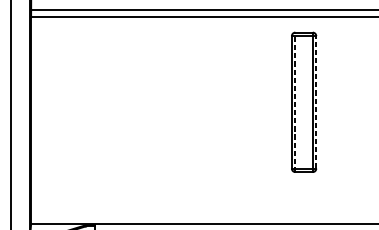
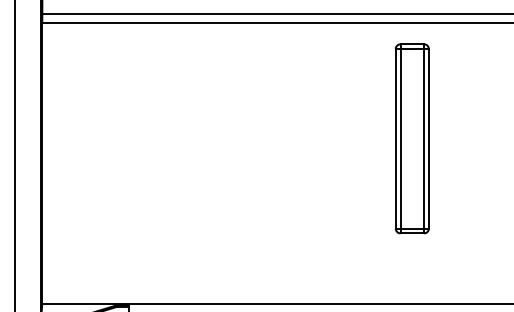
line: (295, 102) -> (400, 138), dashed -> solid
line: (316, 102) -> (428, 138), dashed -> solid

